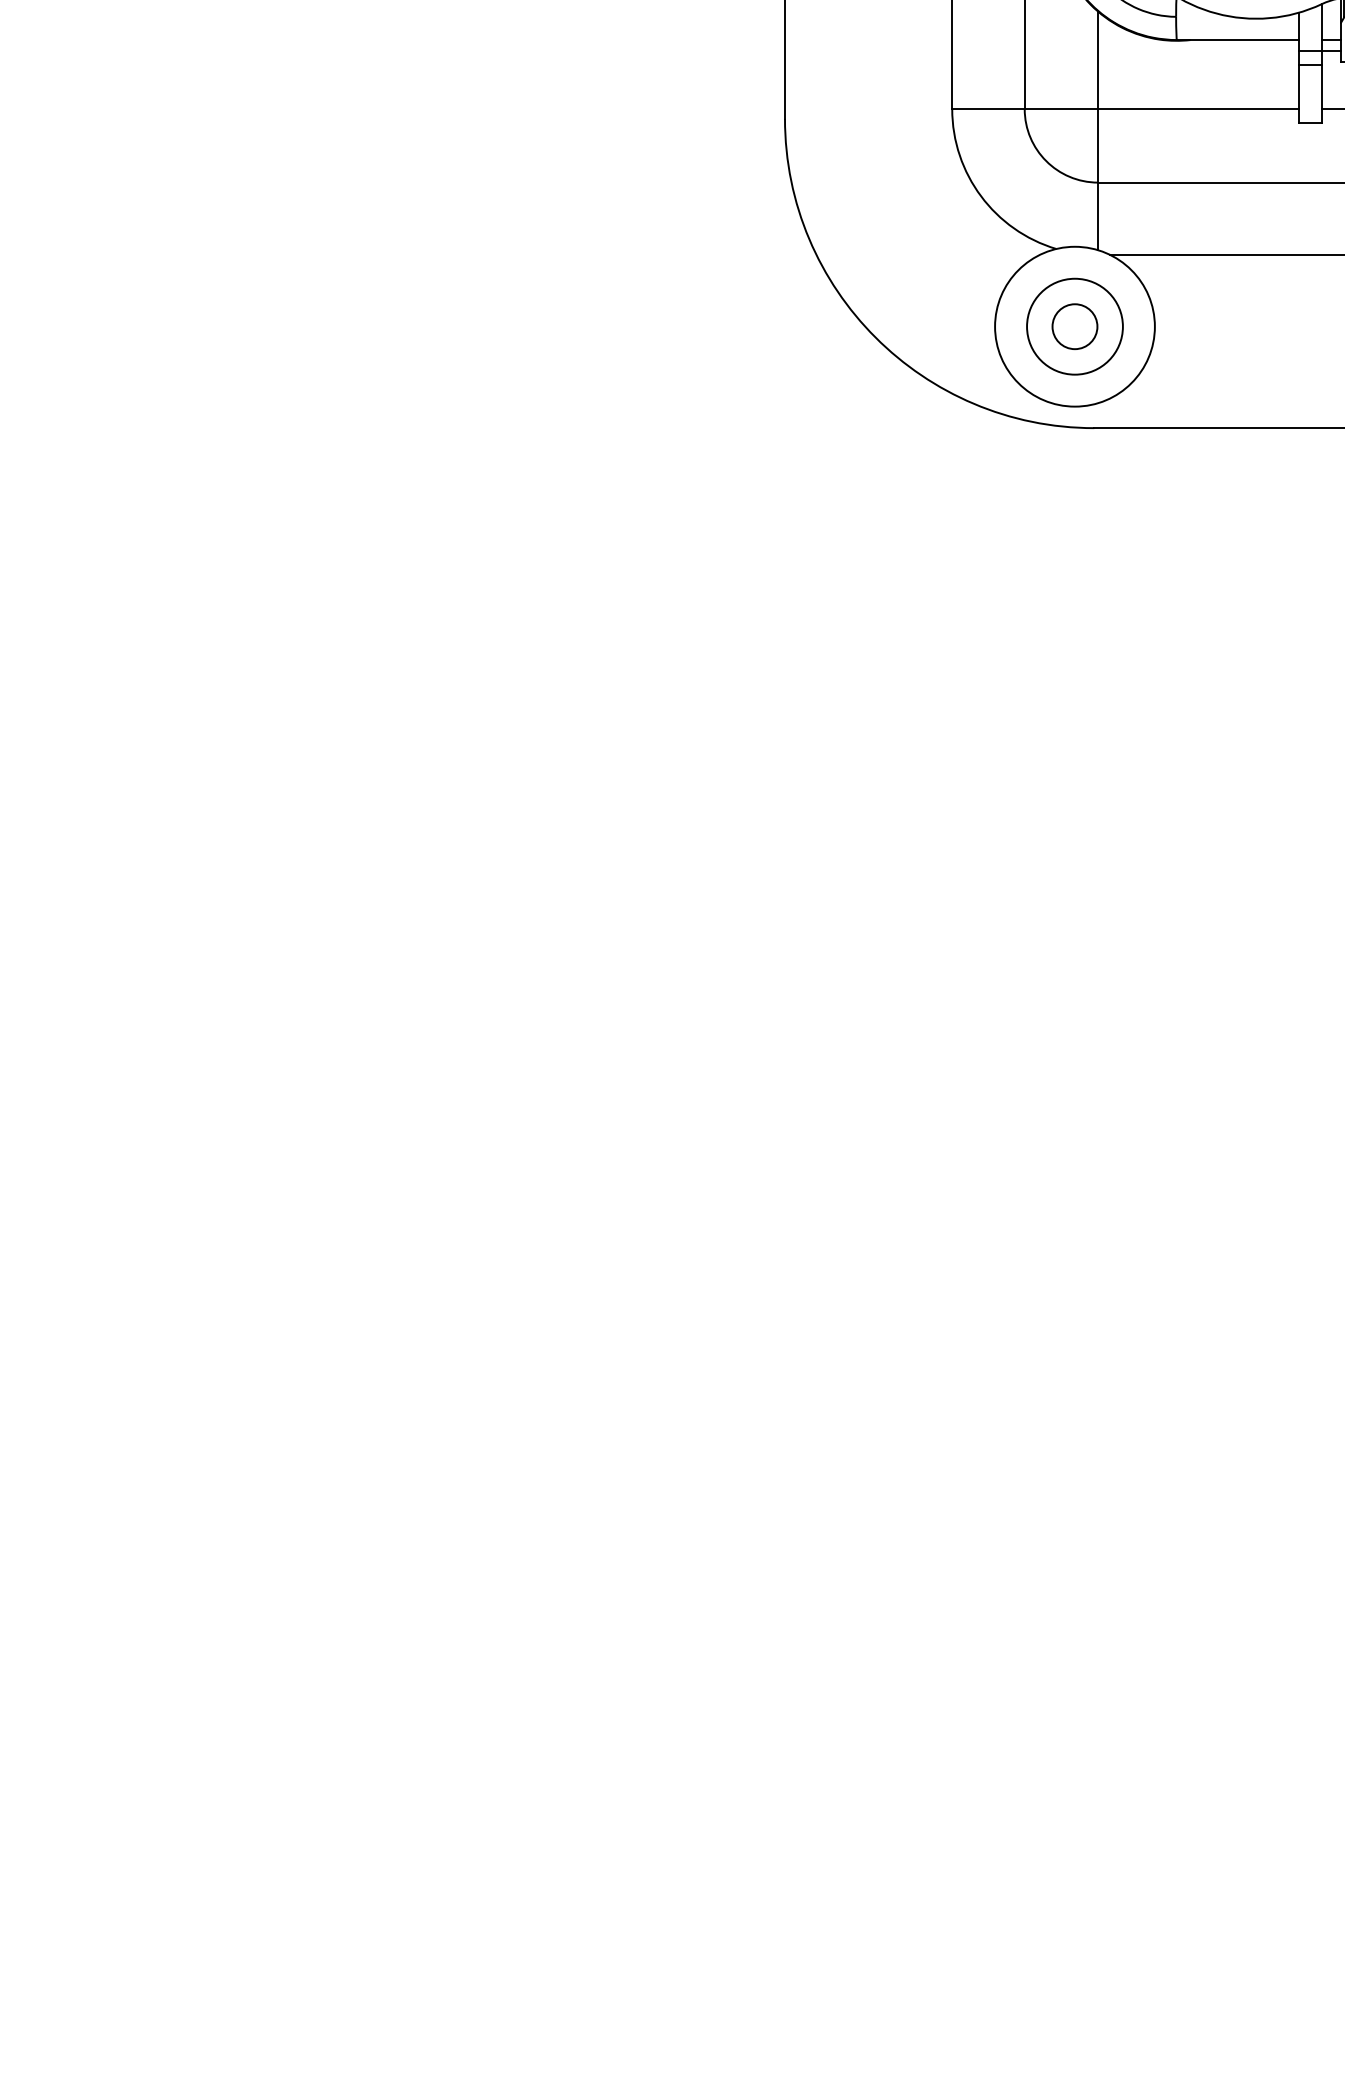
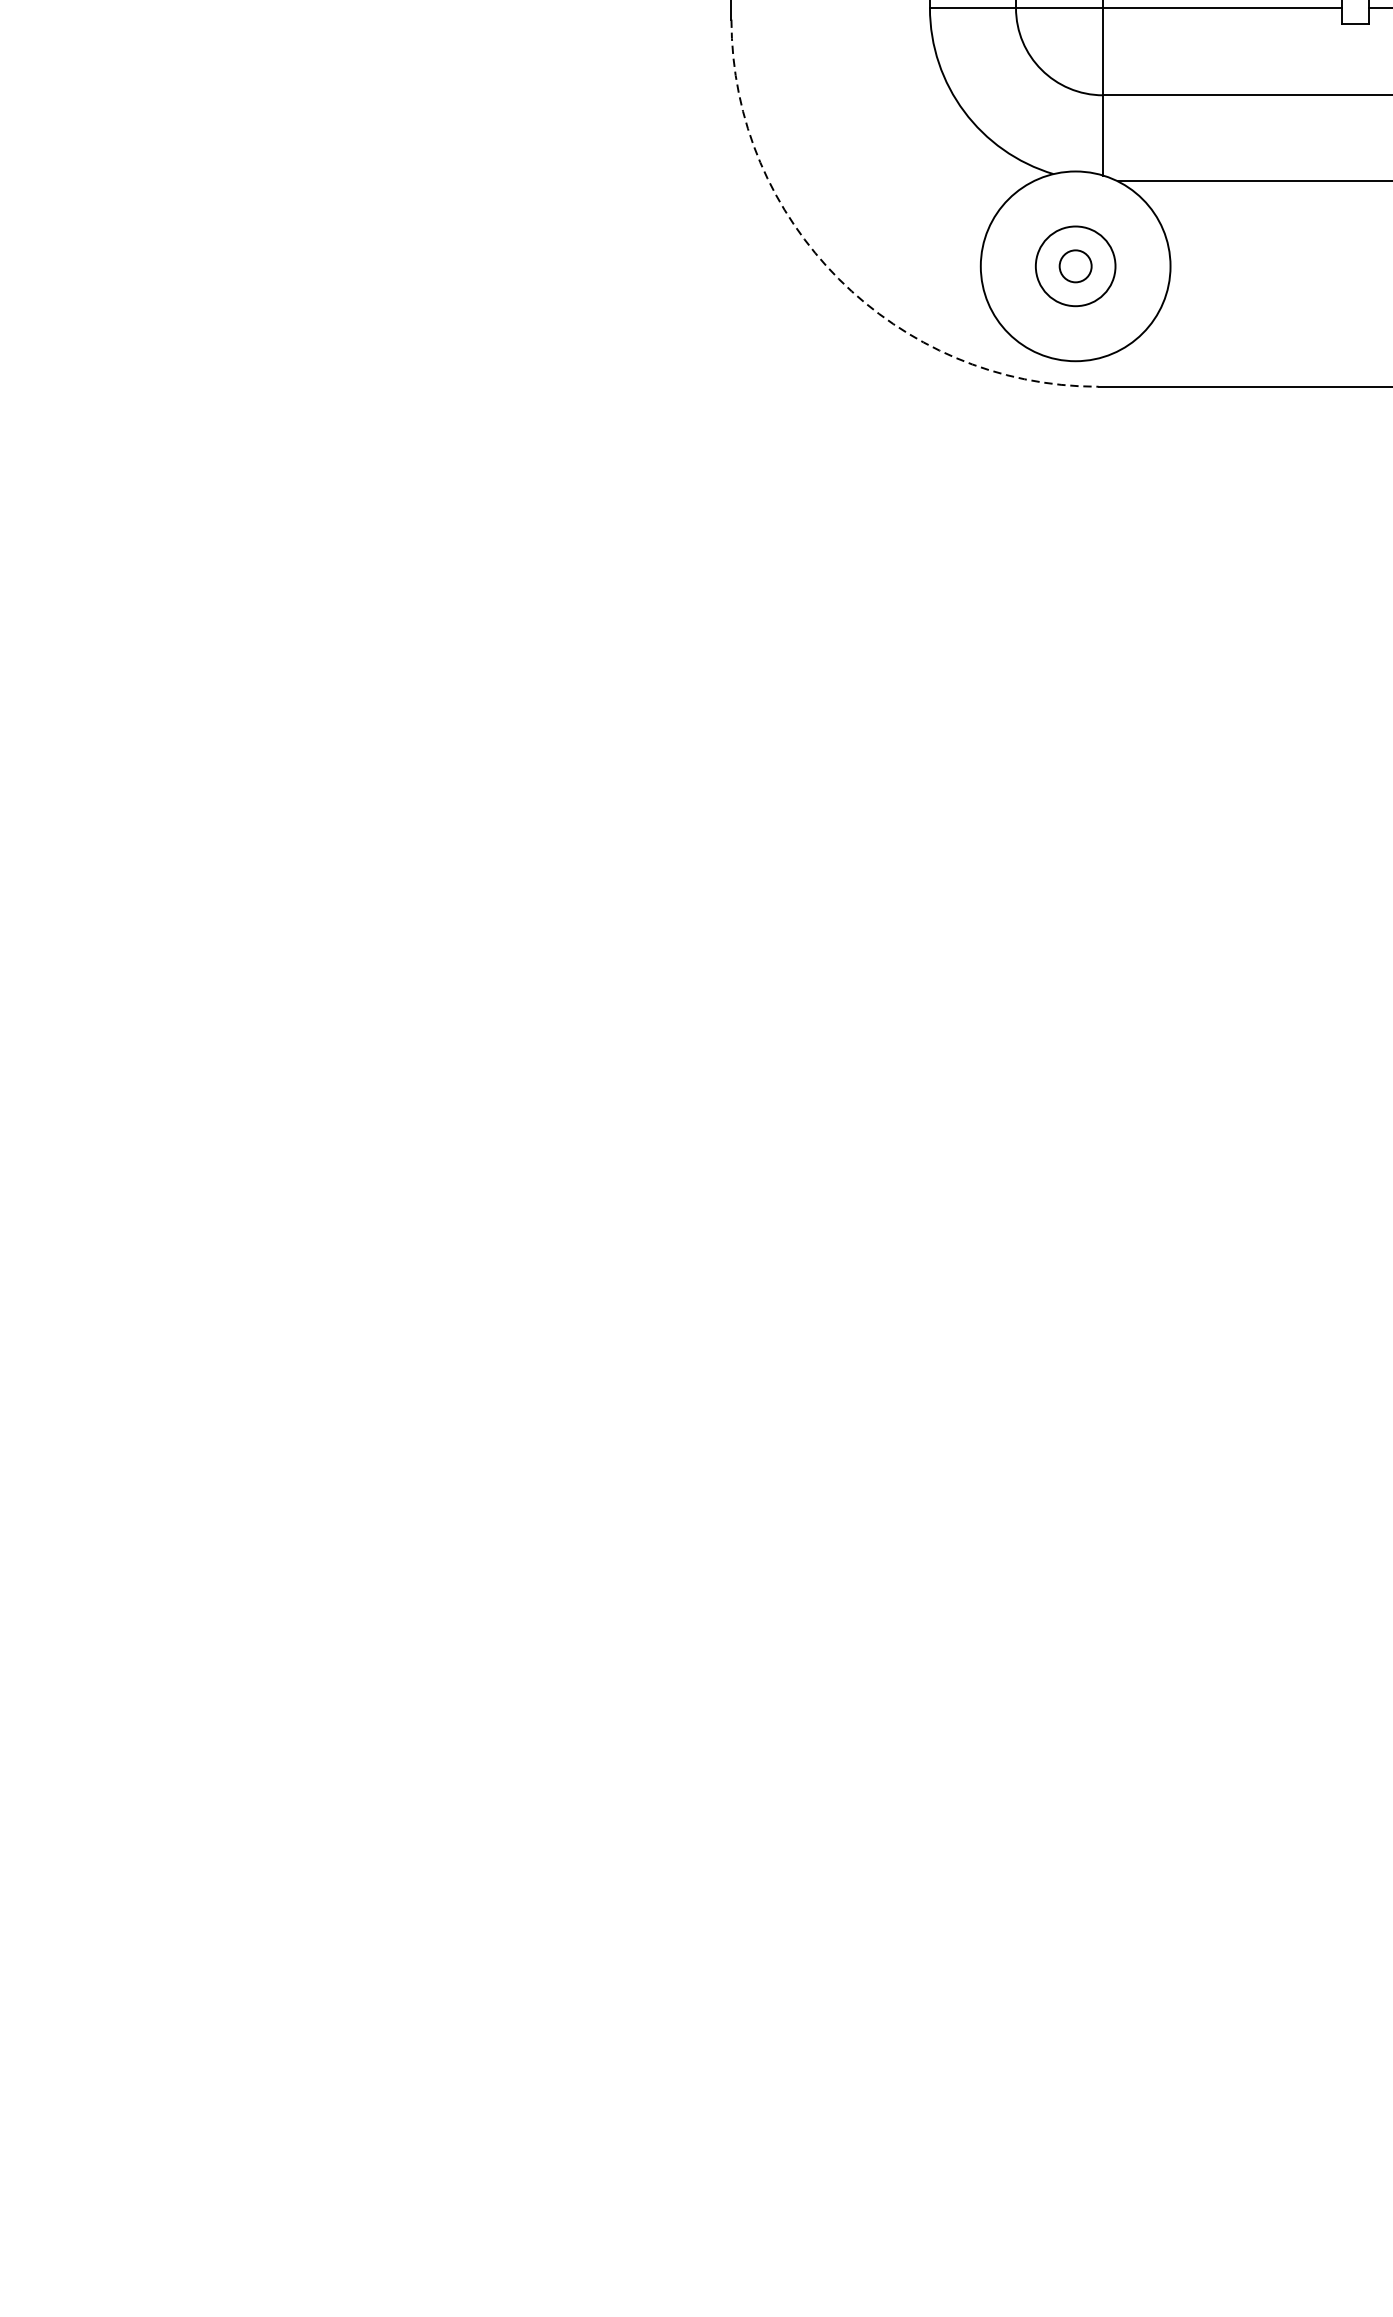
circle: (1074, 326) -> (1075, 266), size x0.6
circle: (1074, 326) -> (1075, 266), size x0.7
arc: (875, 337) -> (838, 279), solid -> dashed

